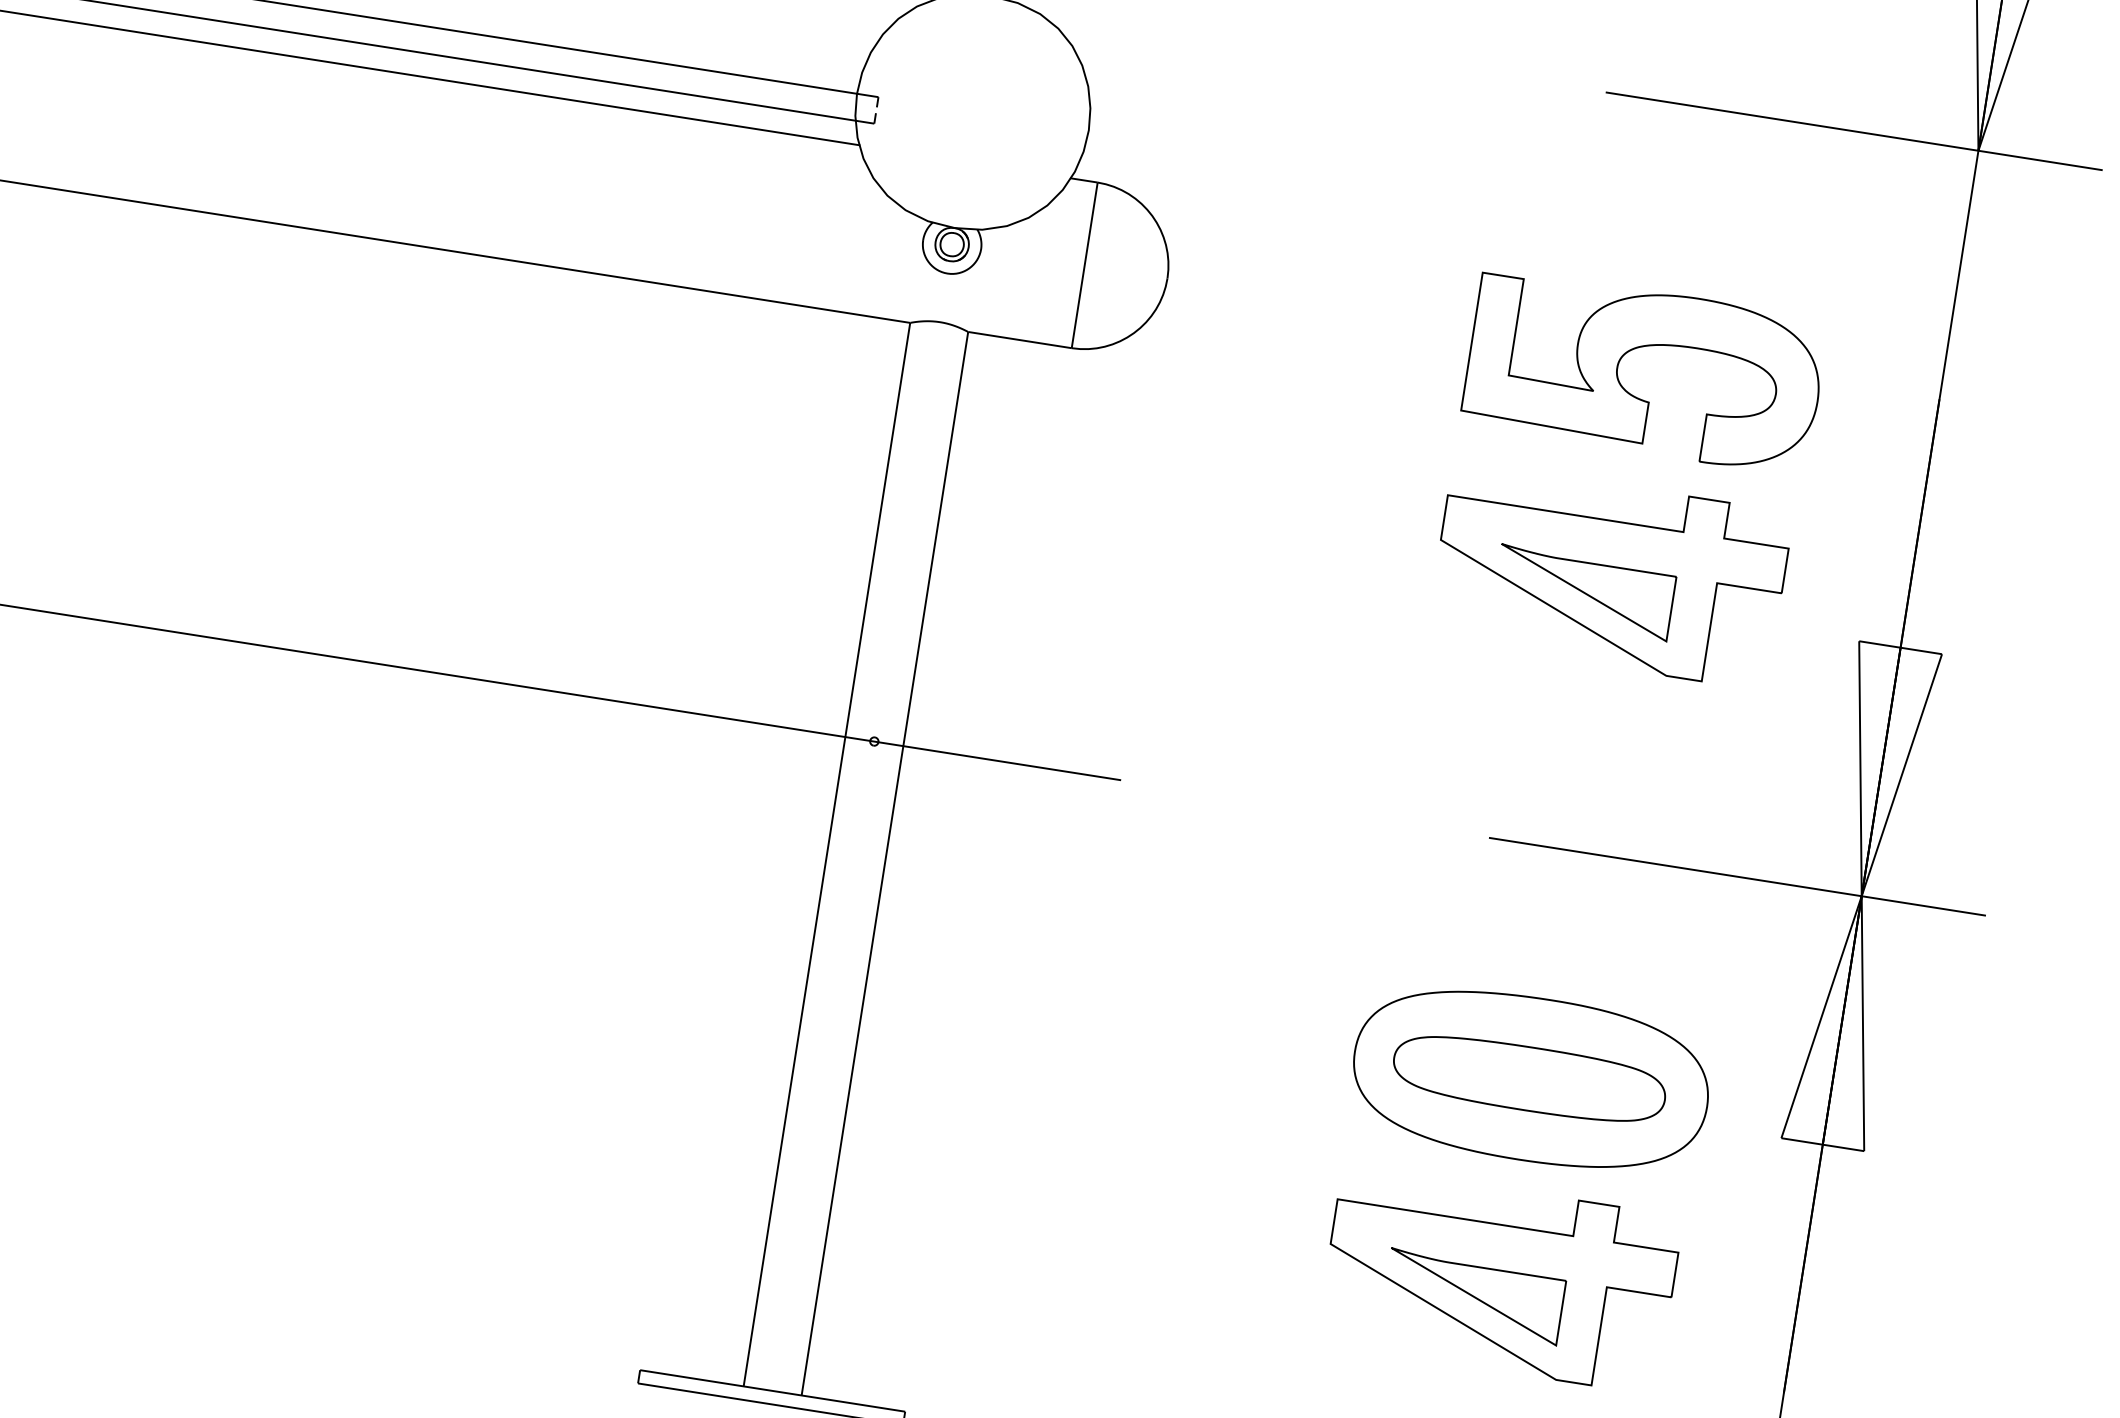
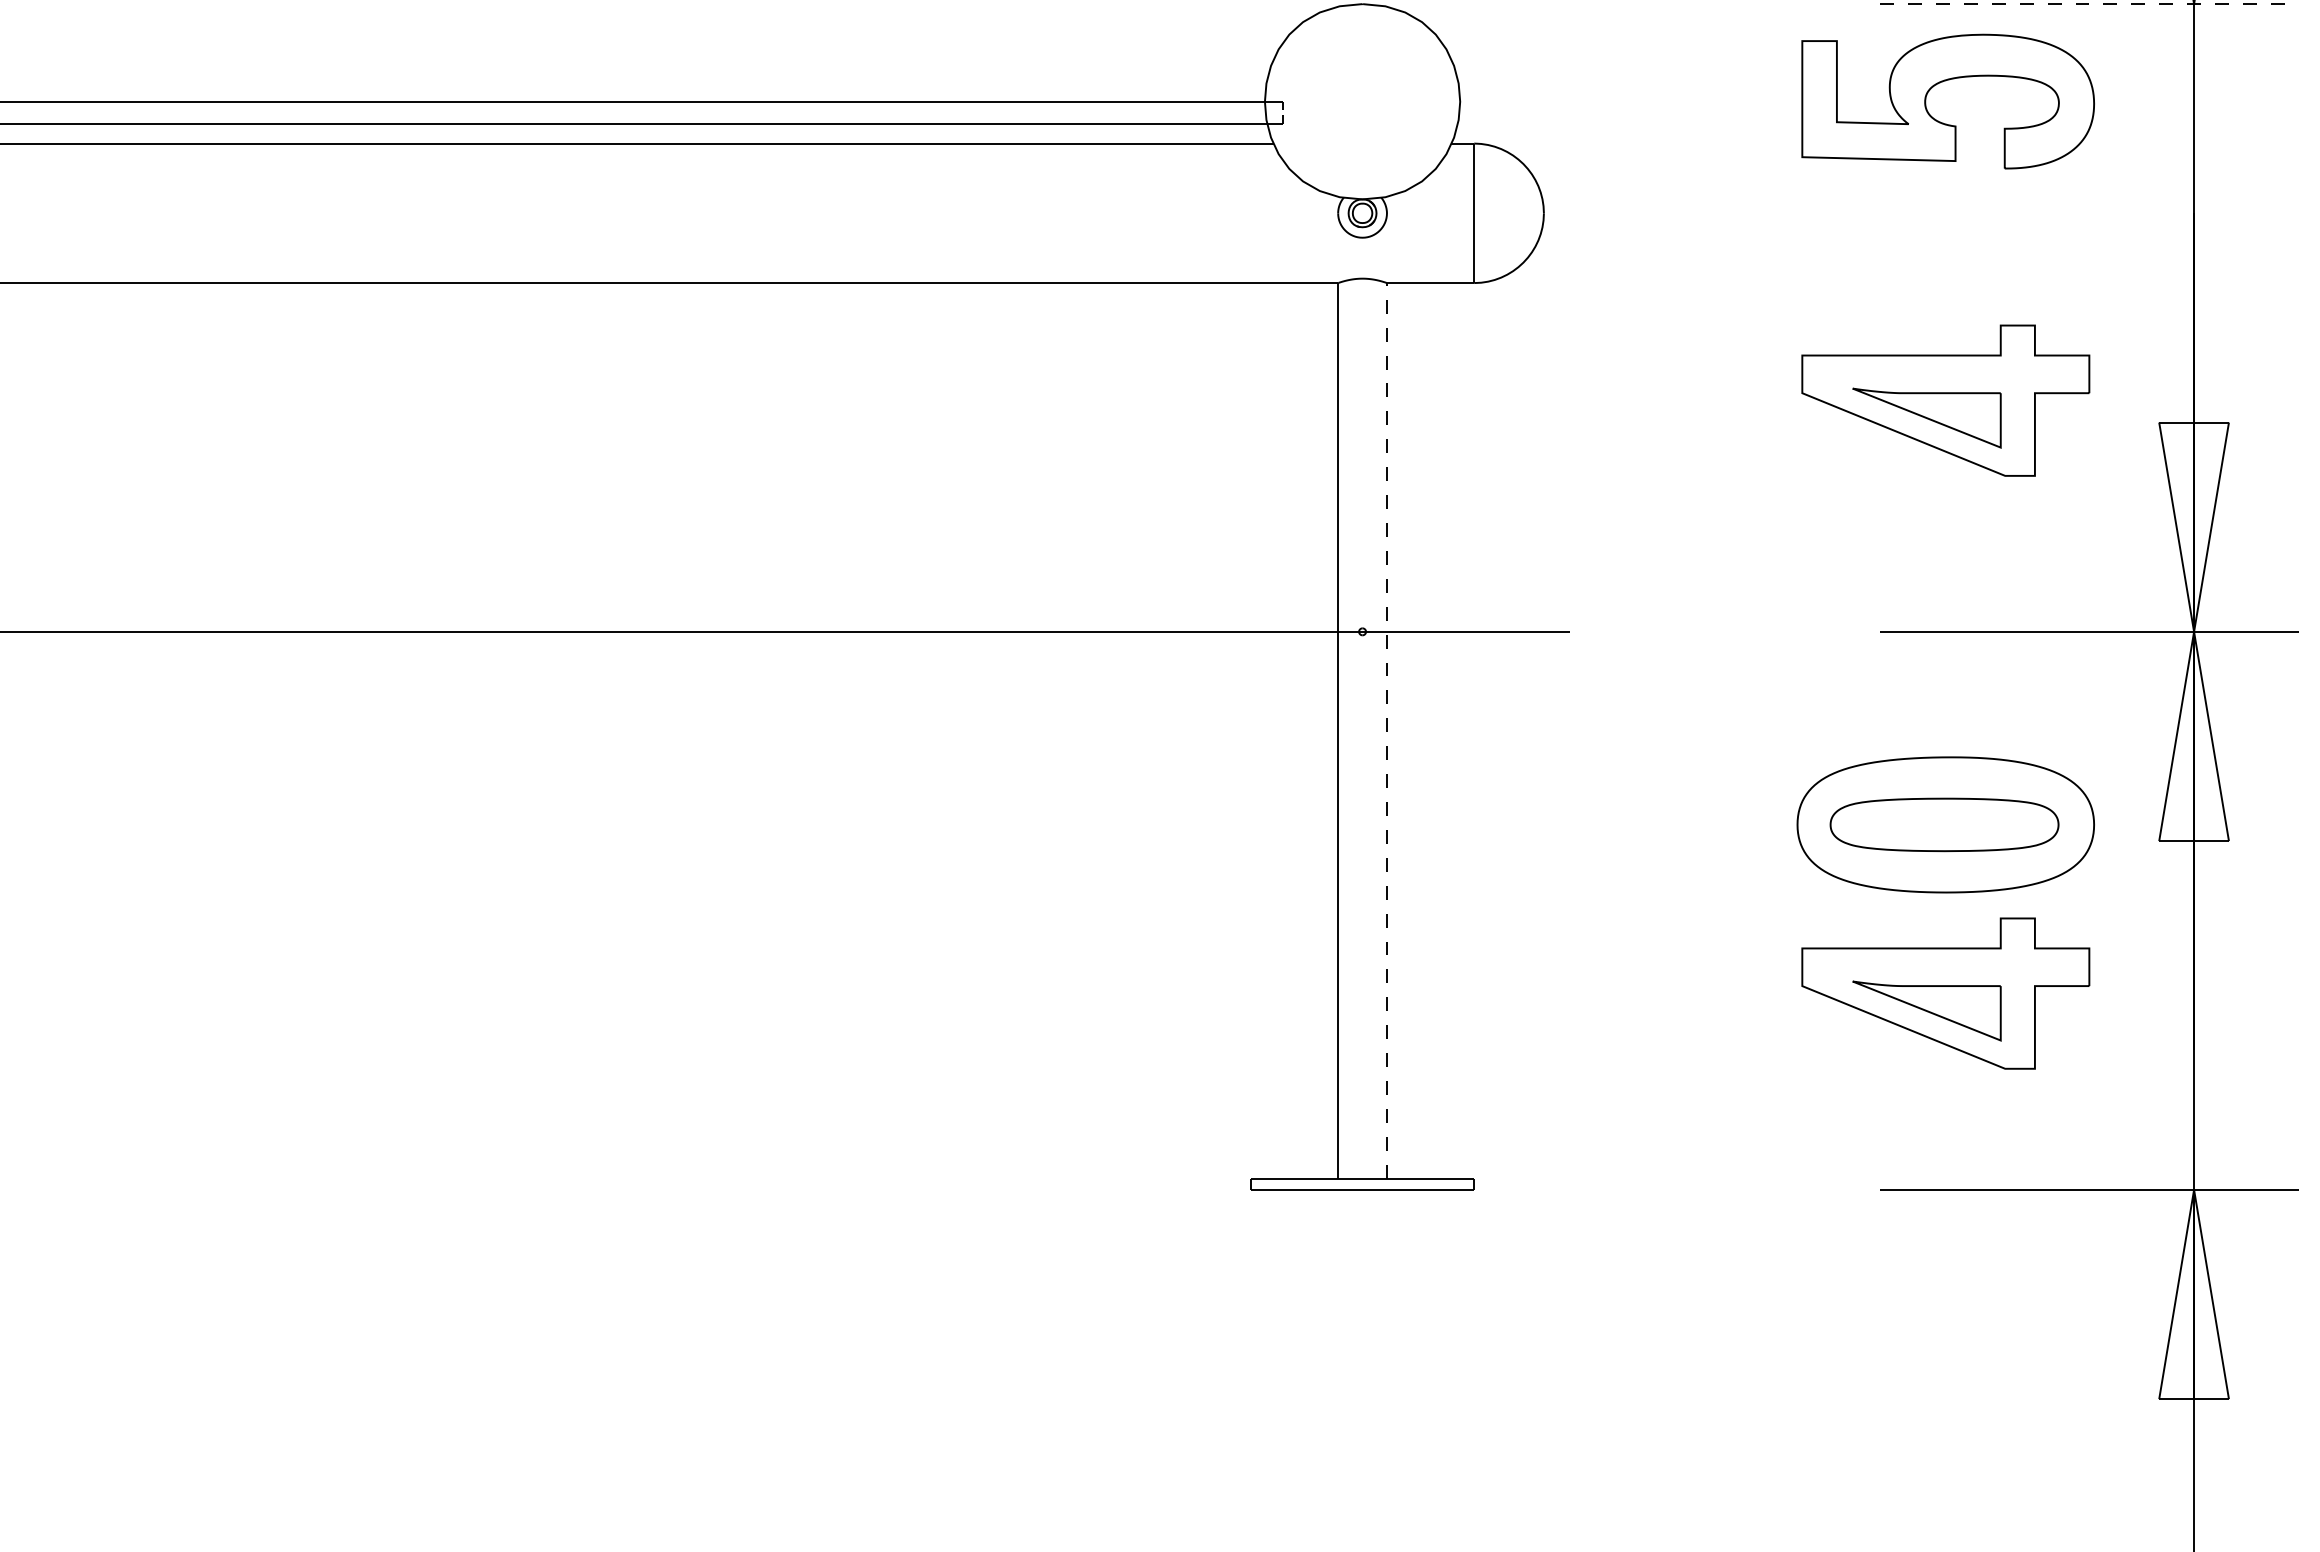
line: (1854, 131) -> (2089, 4), solid -> dashed
part: (1636, 349) -> (1938, 84), moved
line: (884, 863) -> (1386, 730), solid -> dashed

